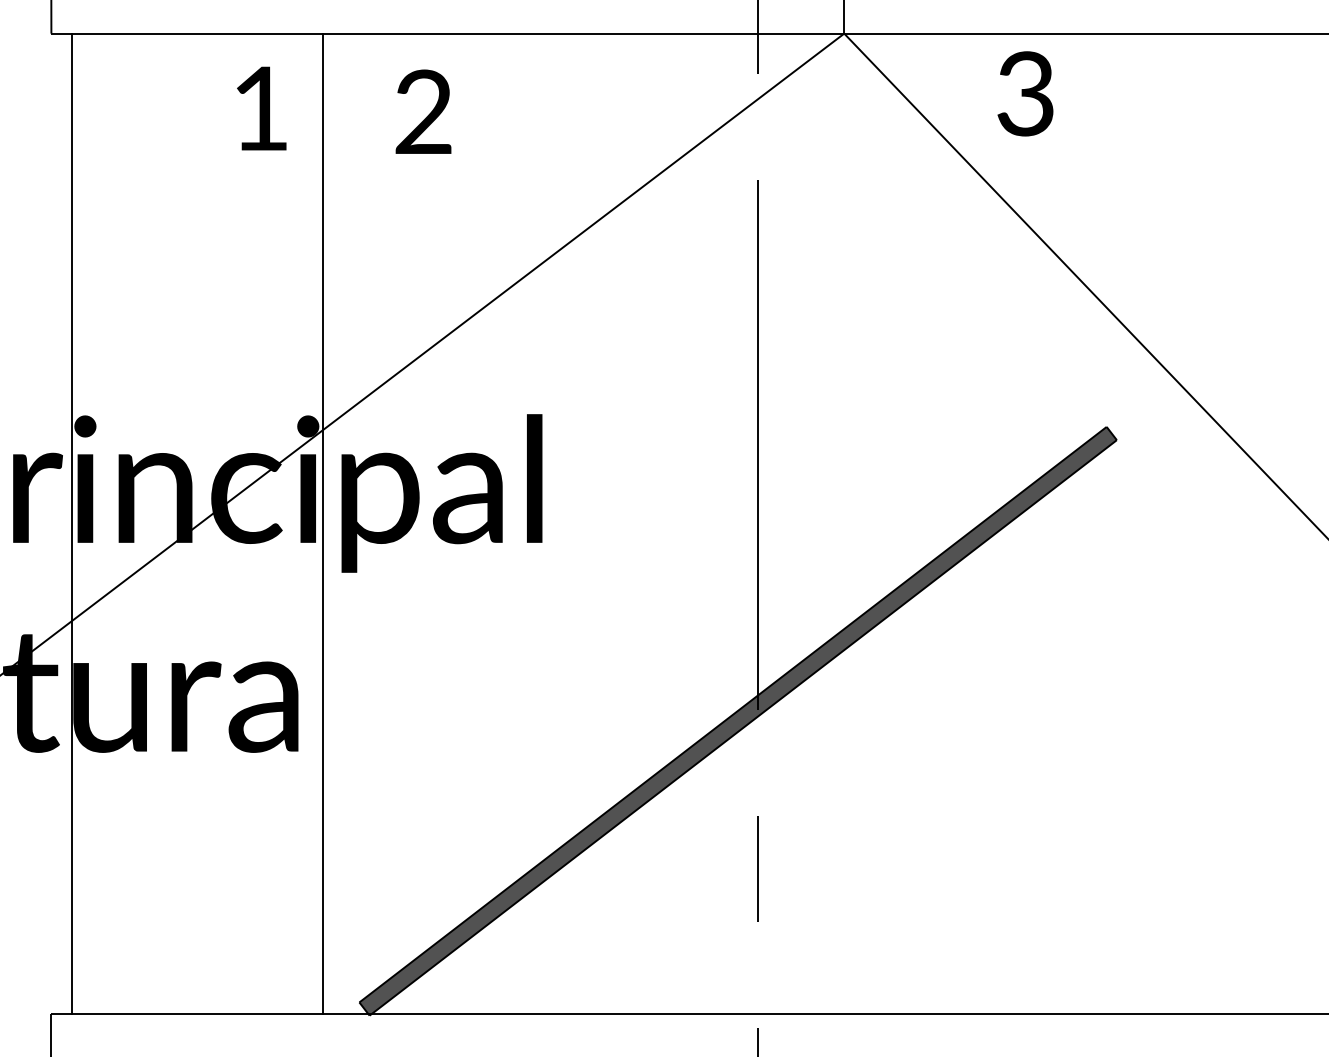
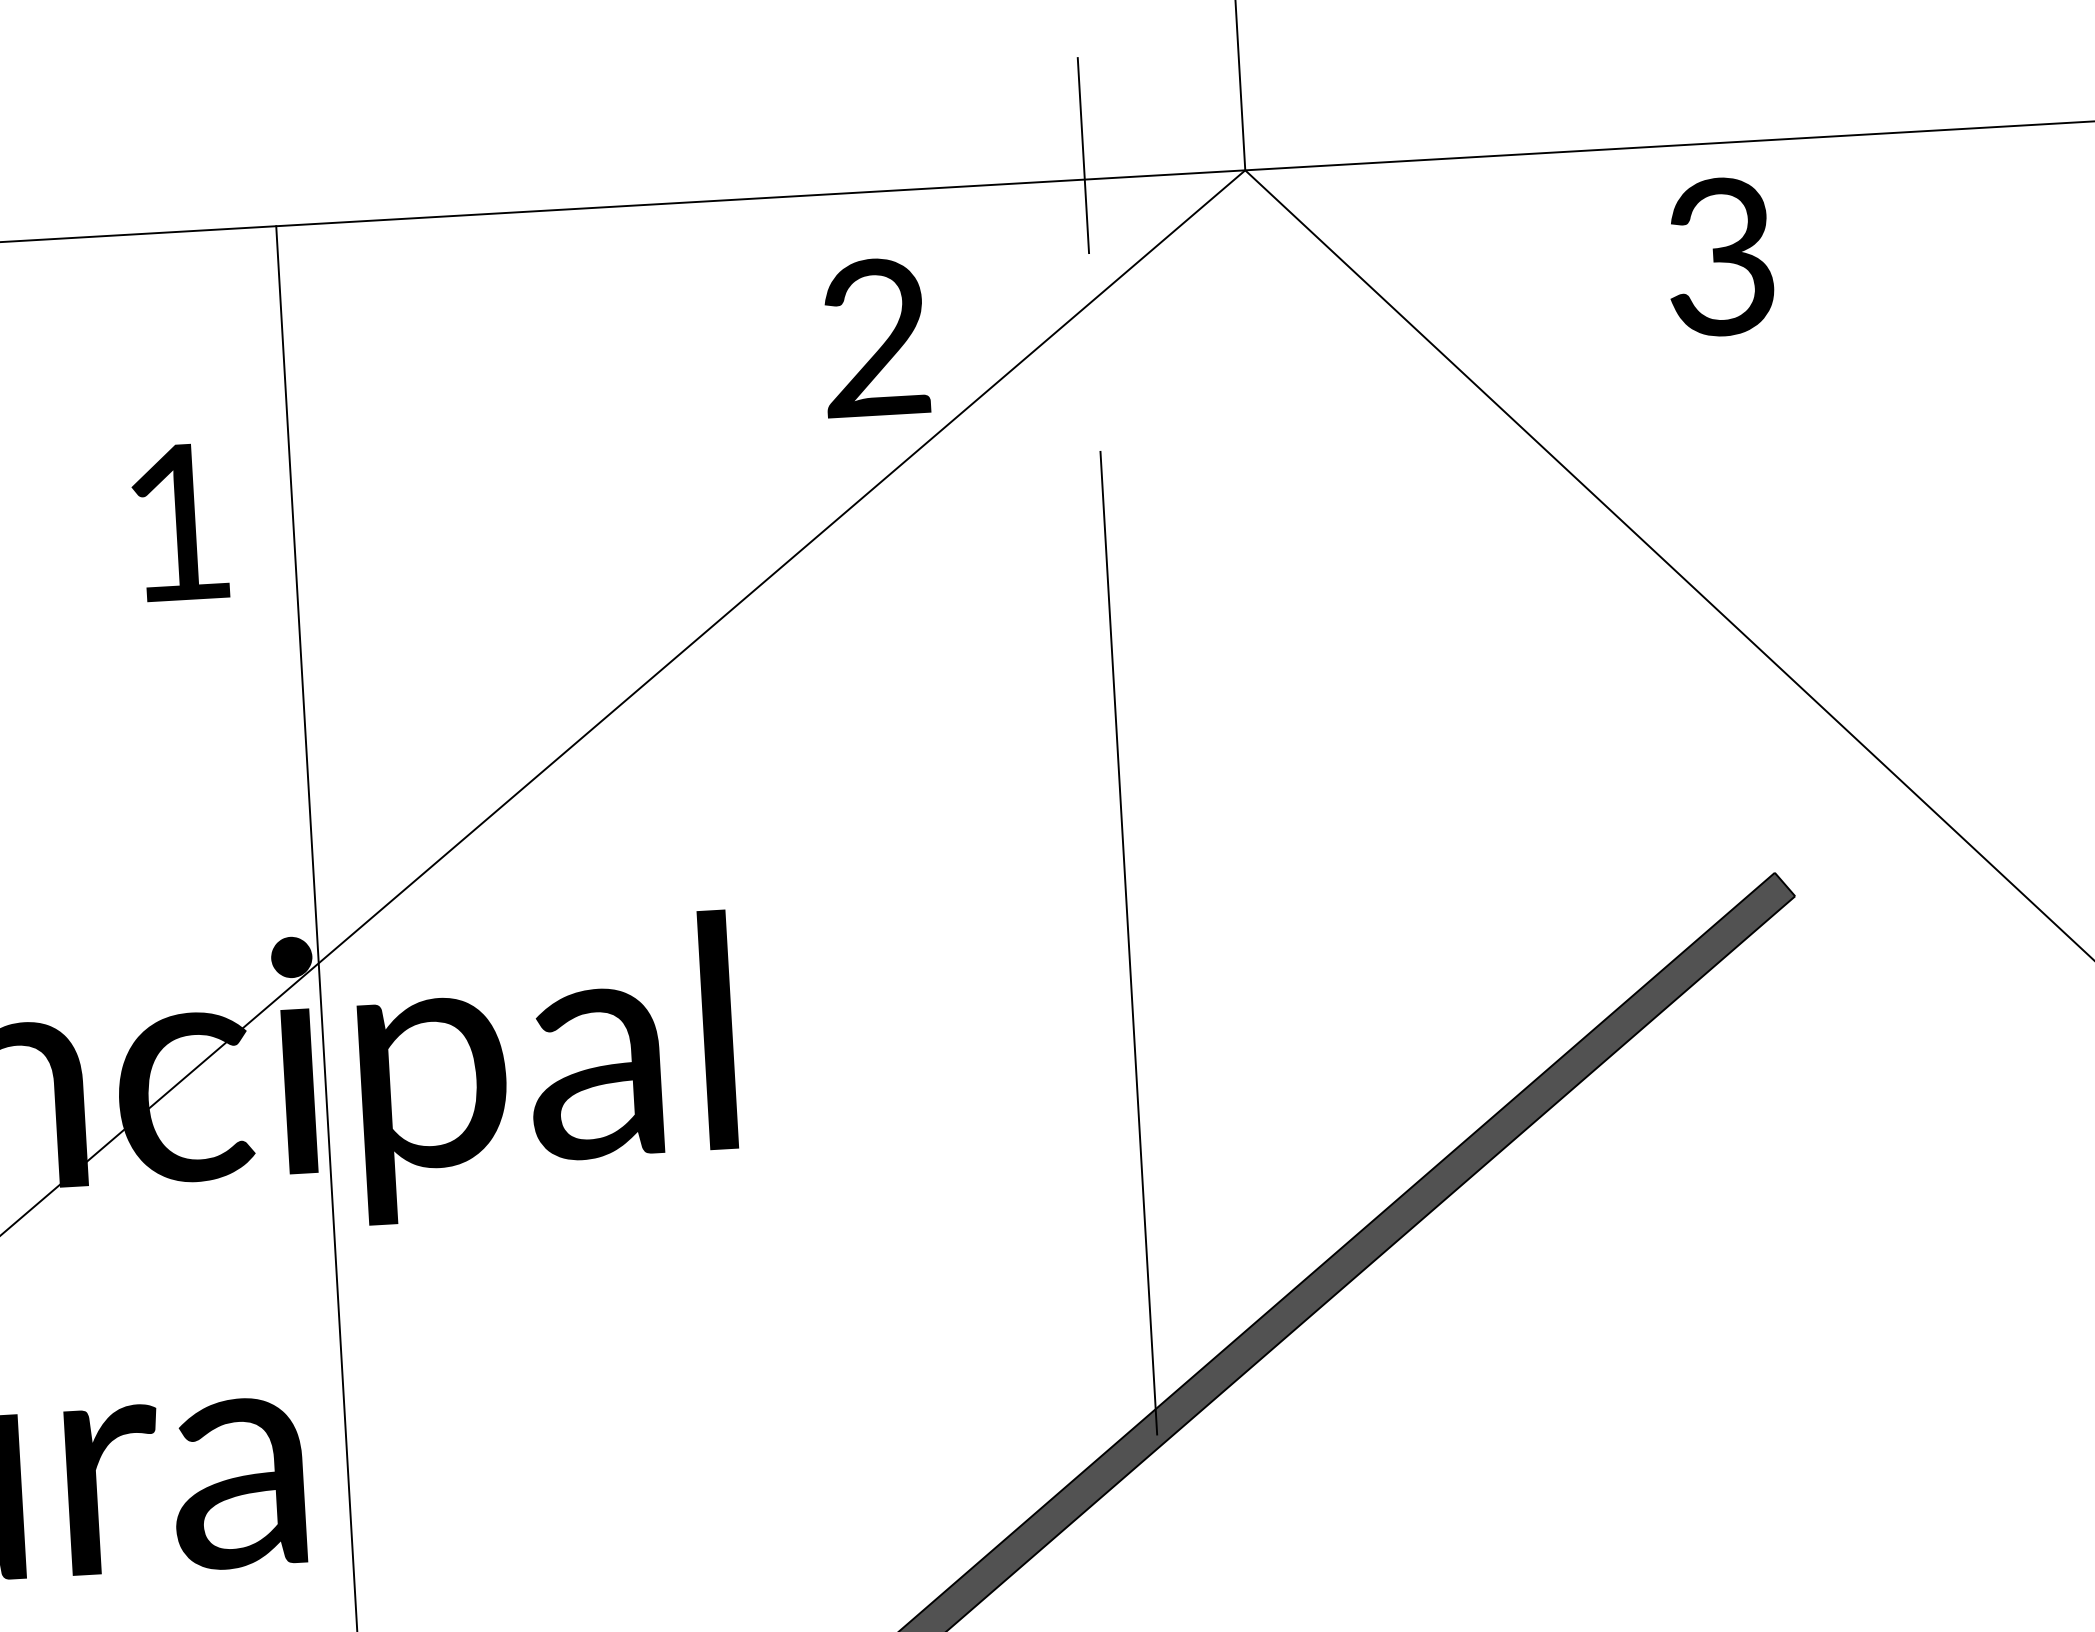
text: (1025, 93) -> (1720, 256), moved
text: (261, 108) -> (179, 522), moved
text: (423, 111) -> (875, 336), moved

